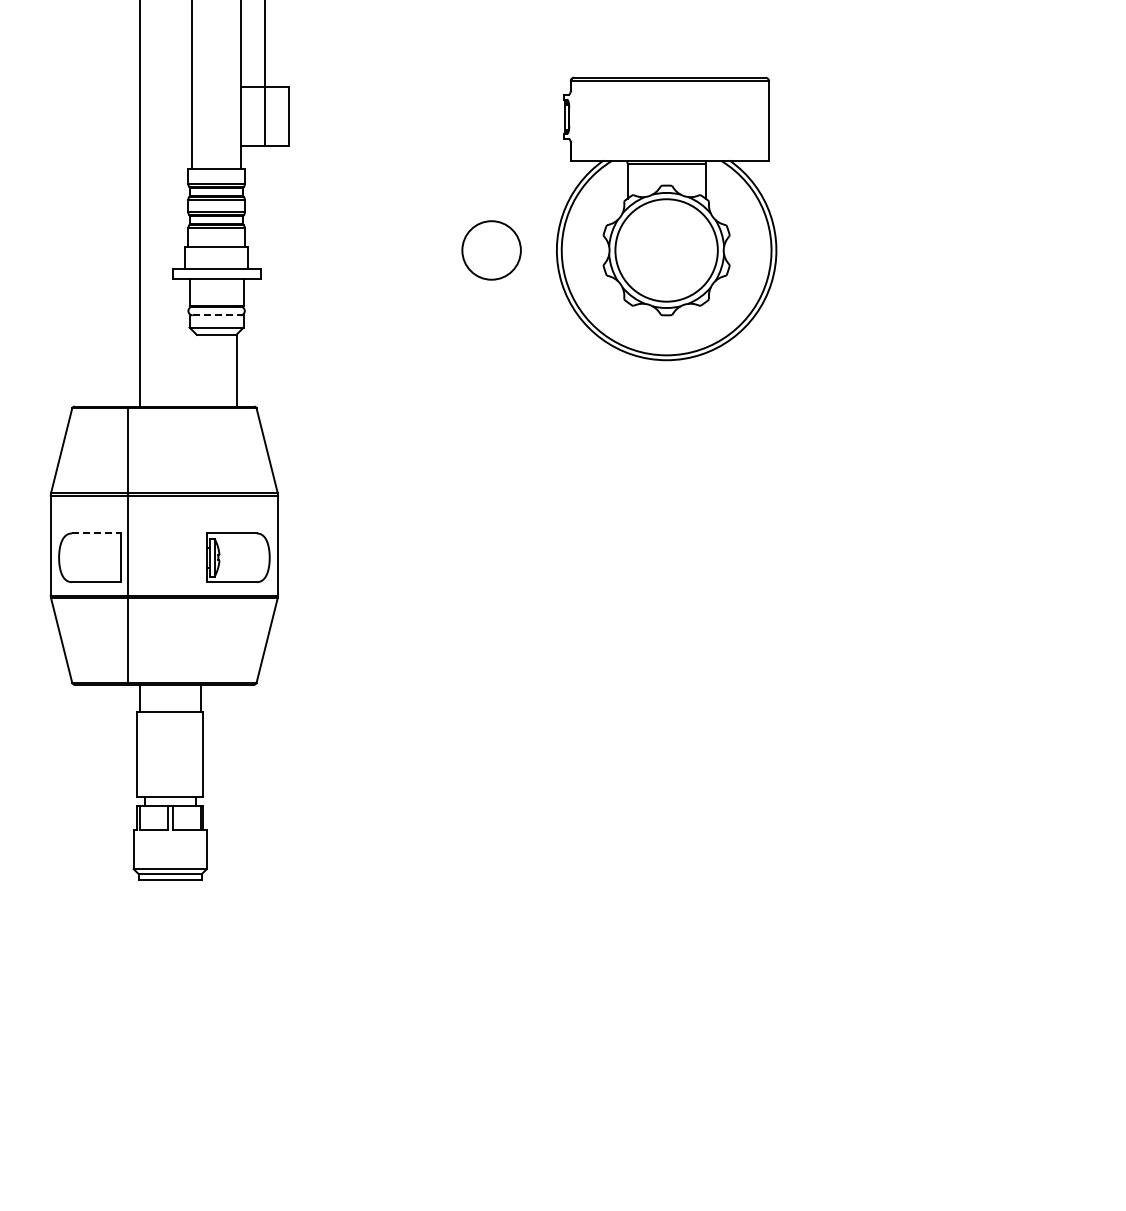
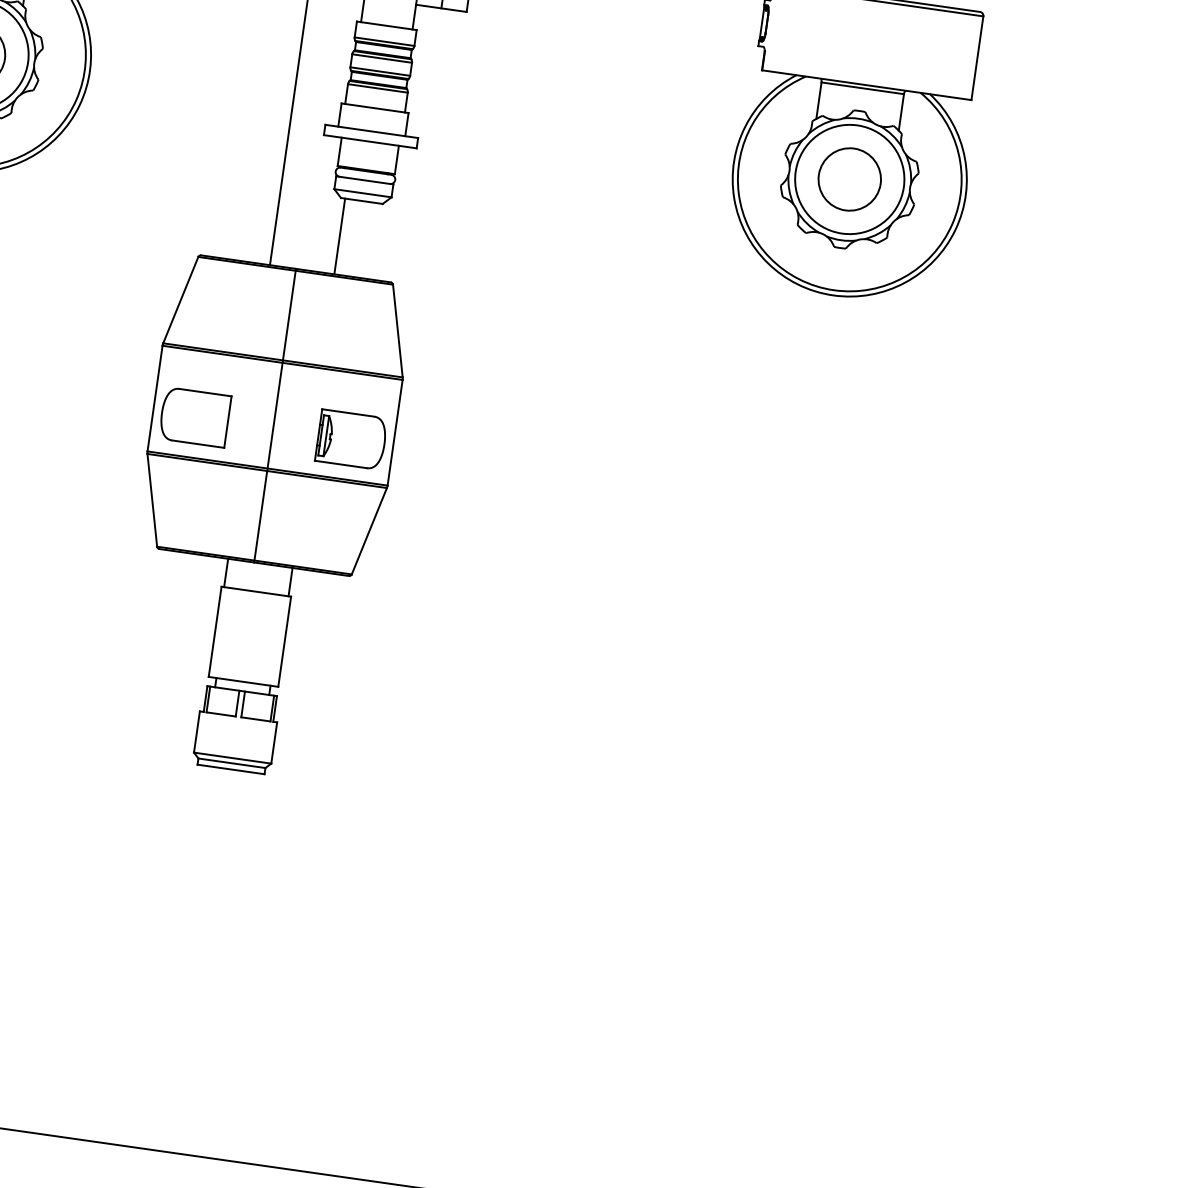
circle: (491, 250) -> (849, 179), moved
line: (216, 315) -> (364, 180), dashed -> solid
line: (236, 370) -> (339, 236), moved
line: (96, 533) -> (205, 392), dashed -> solid
line: (128, 545) -> (275, 415), moved

